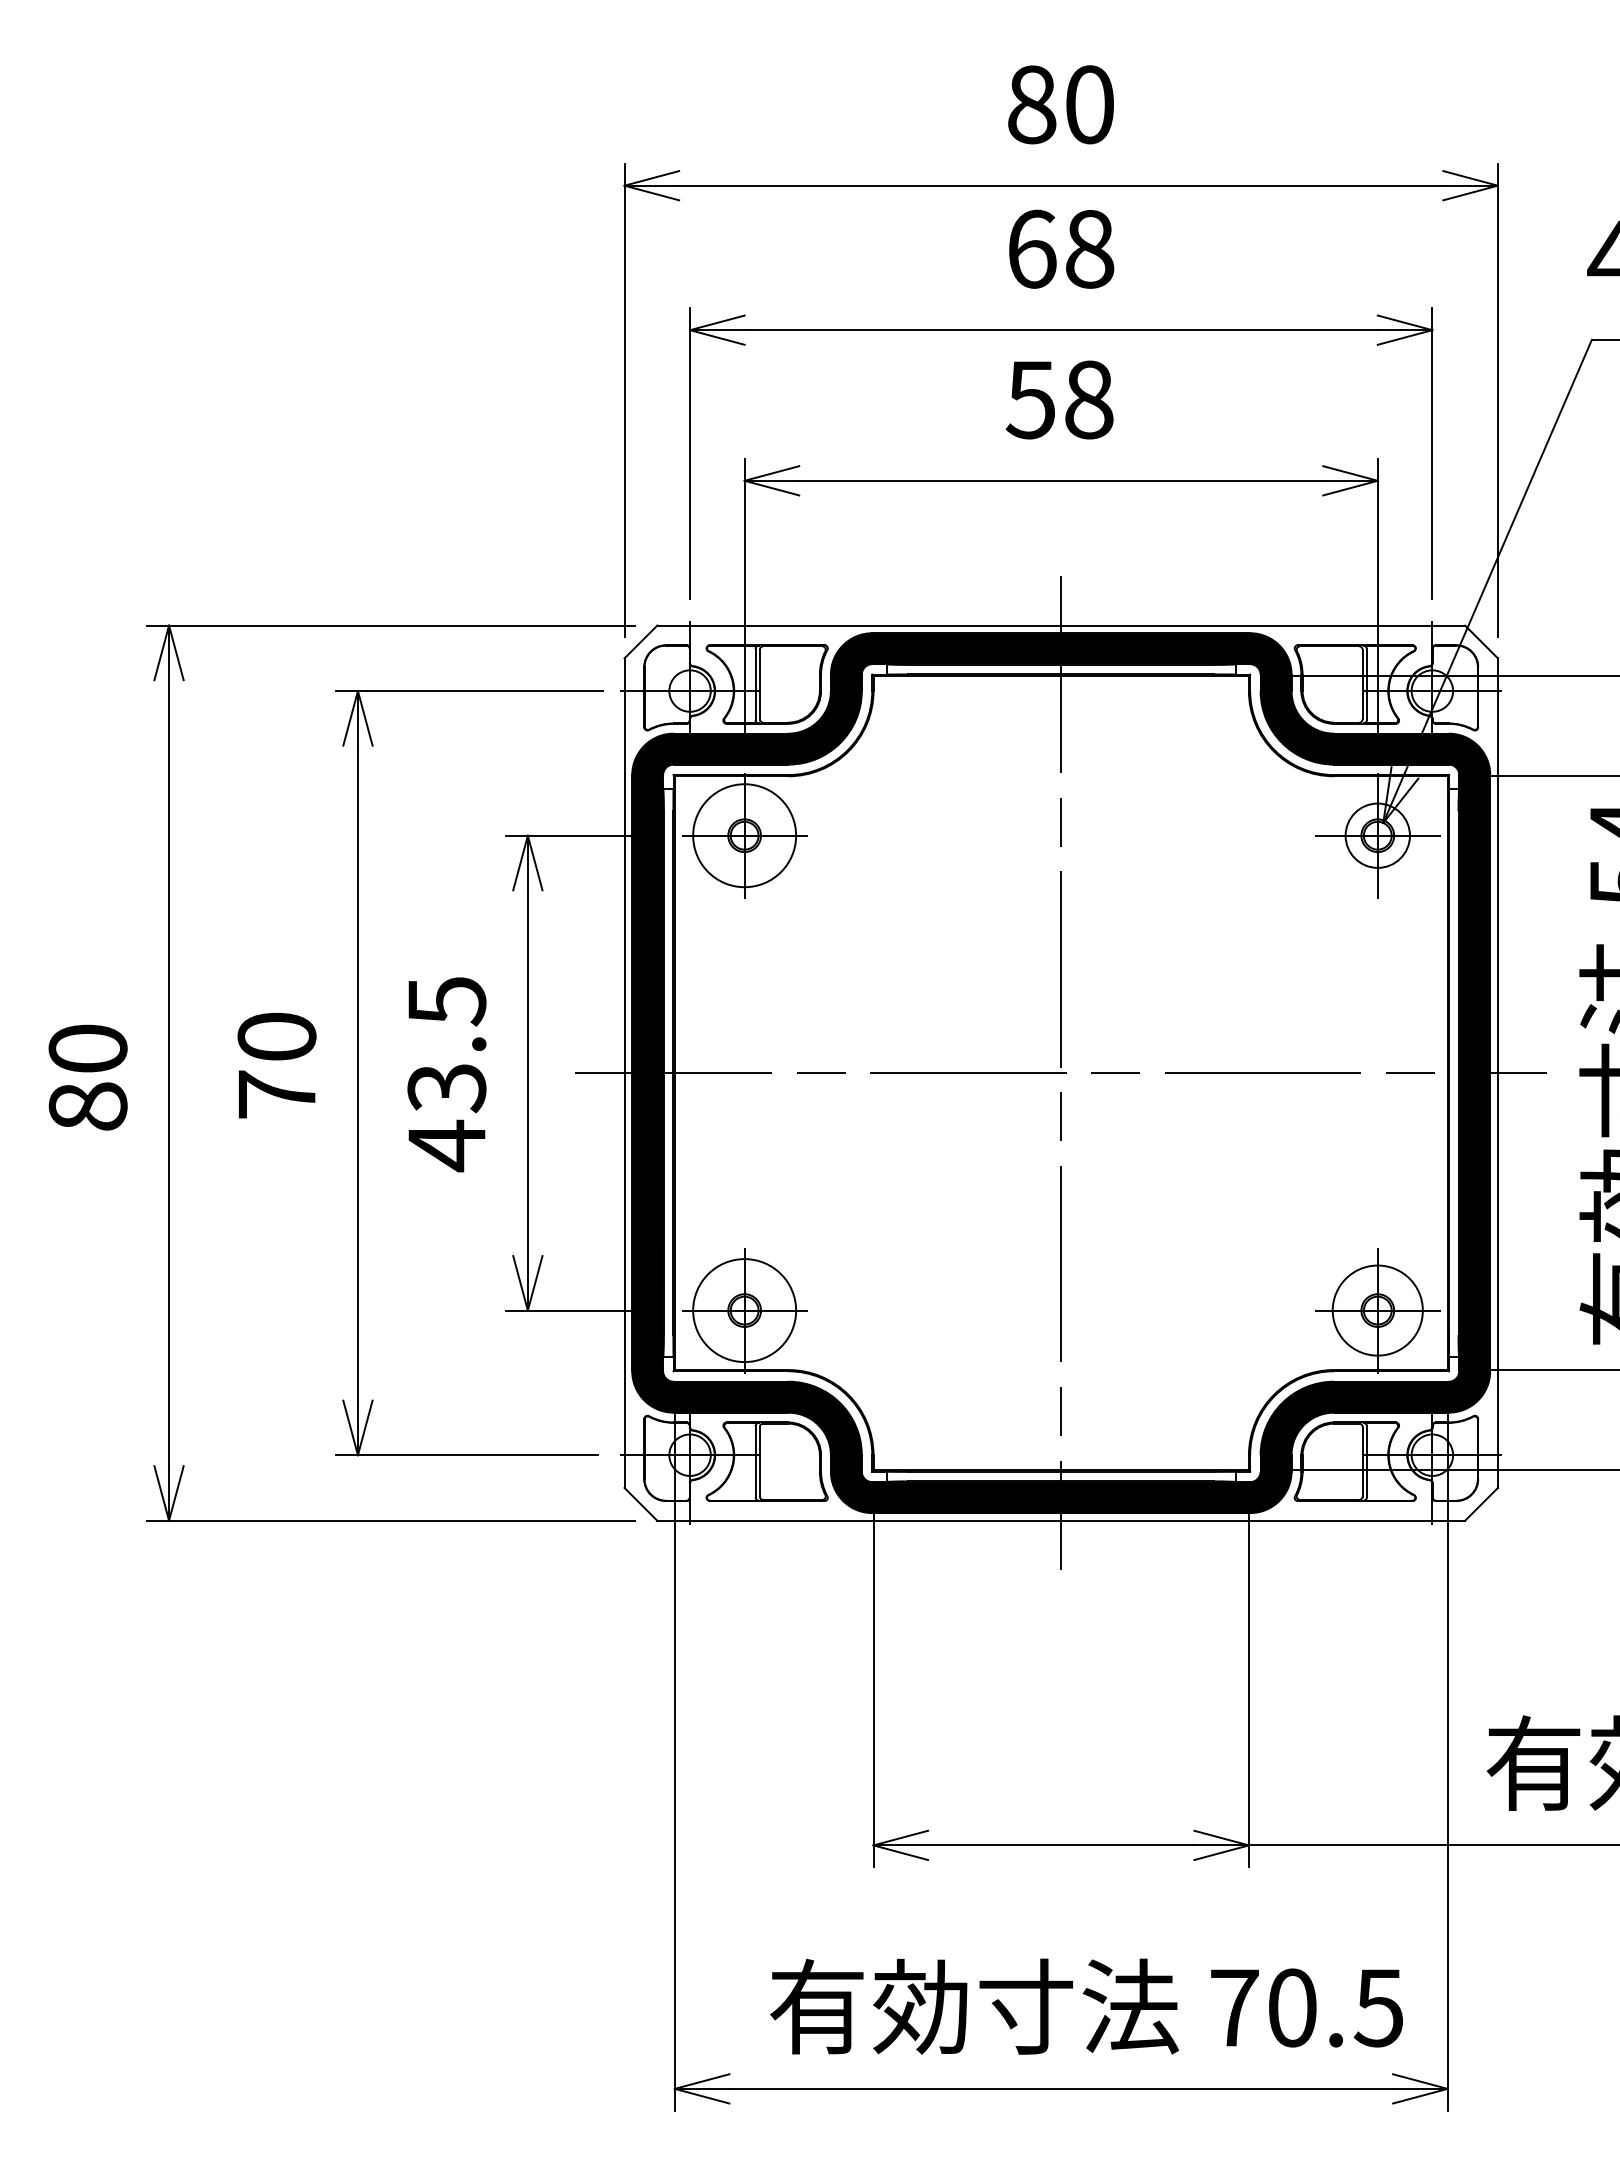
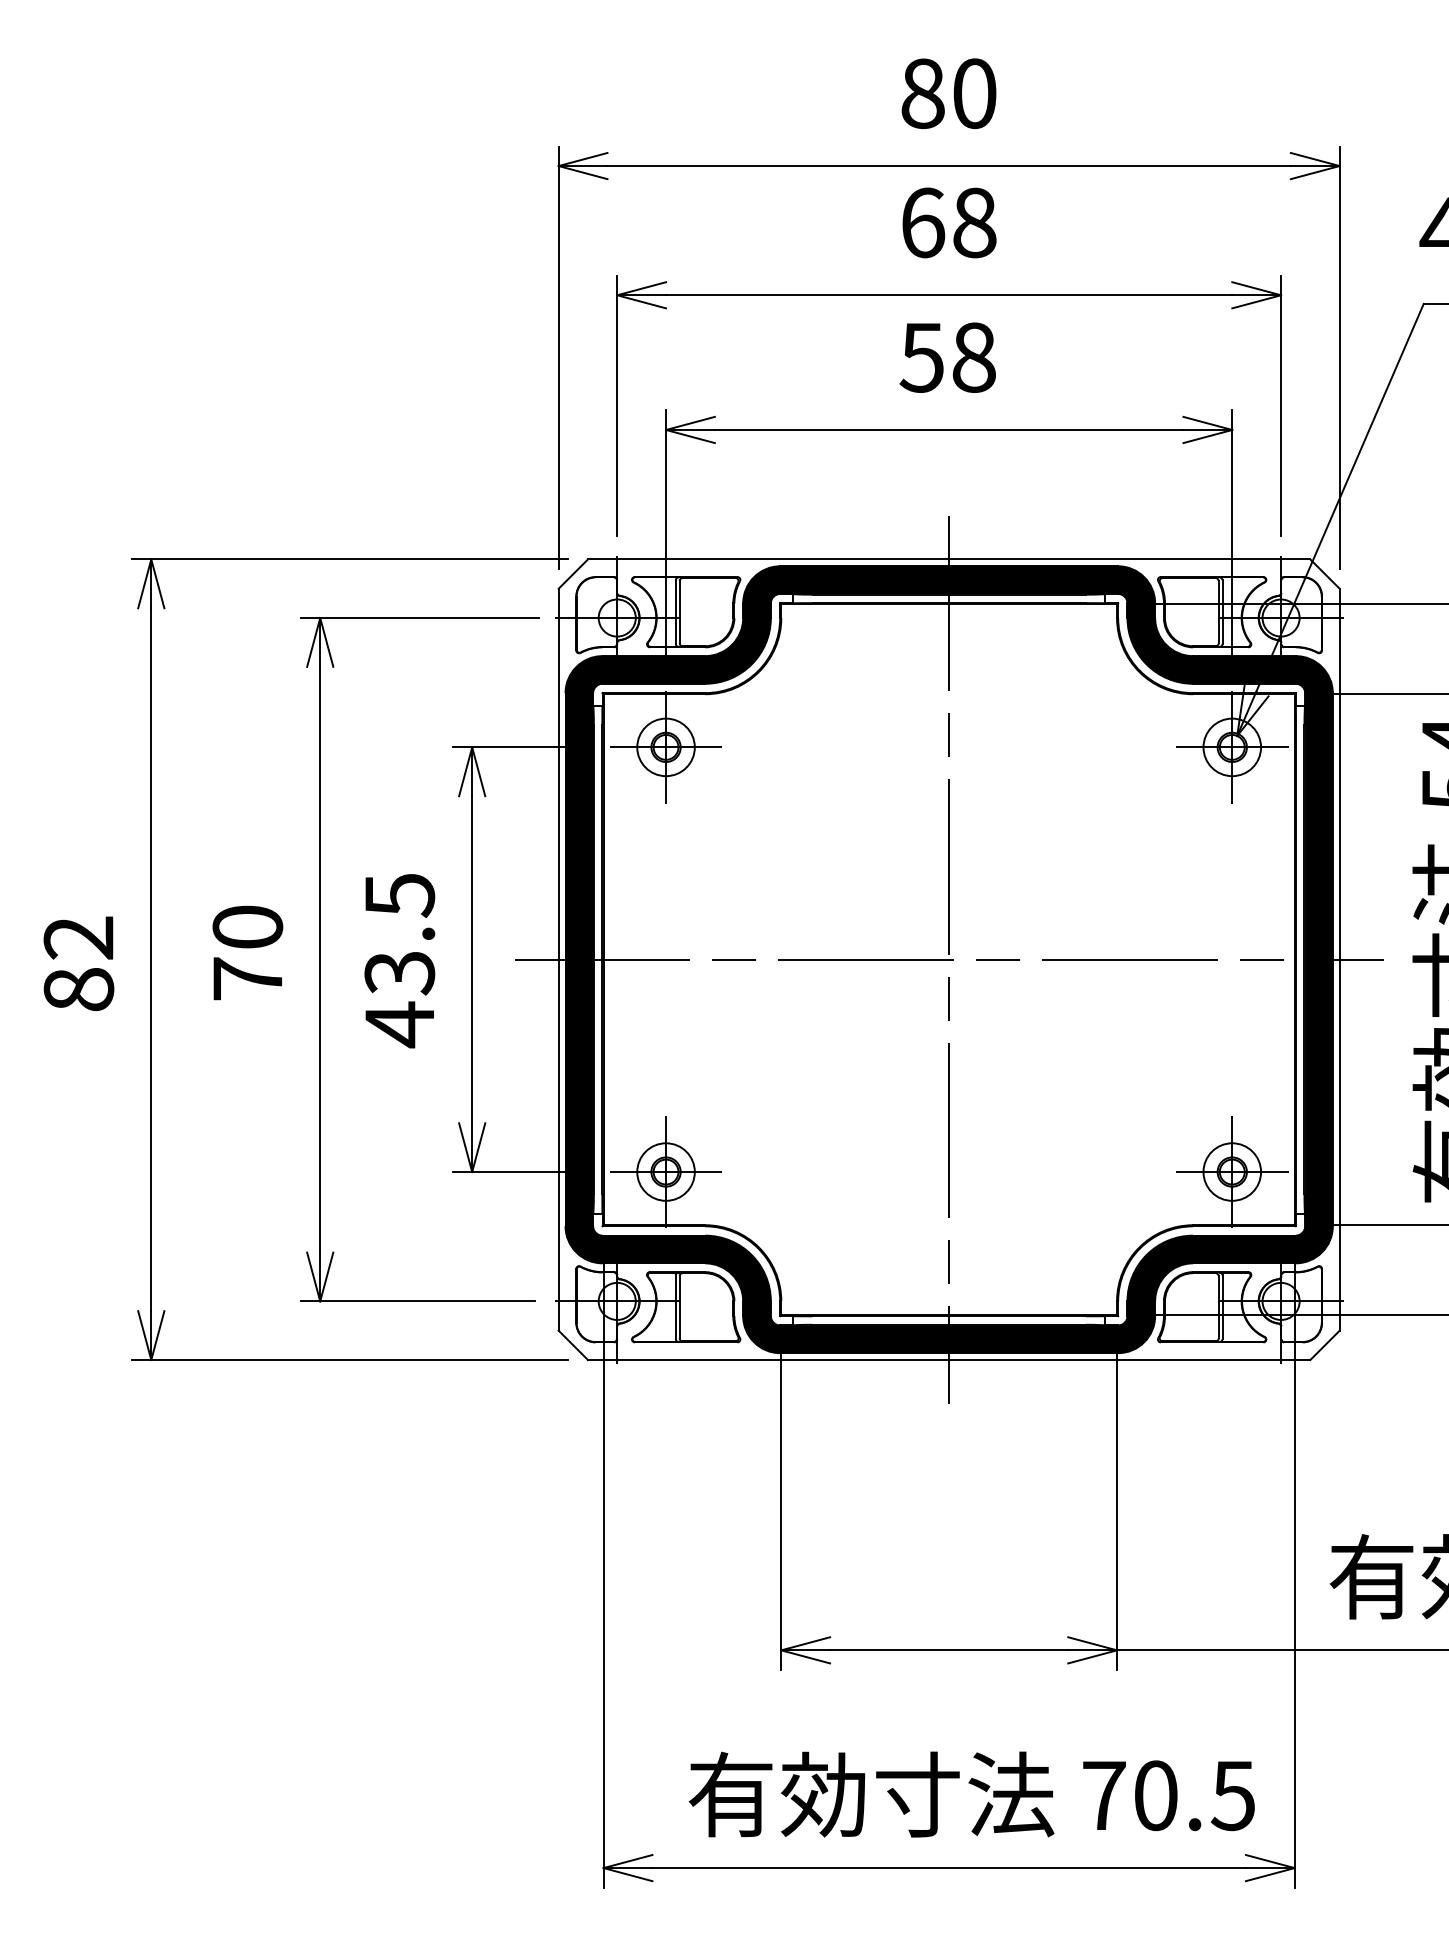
circle: (744, 835) -> (665, 747), size x0.62
text: (87, 1048) -> (78, 937), 80 -> 82
circle: (744, 1310) -> (665, 1171), size x0.62
circle: (1377, 1310) -> (1232, 1171), size x0.71

